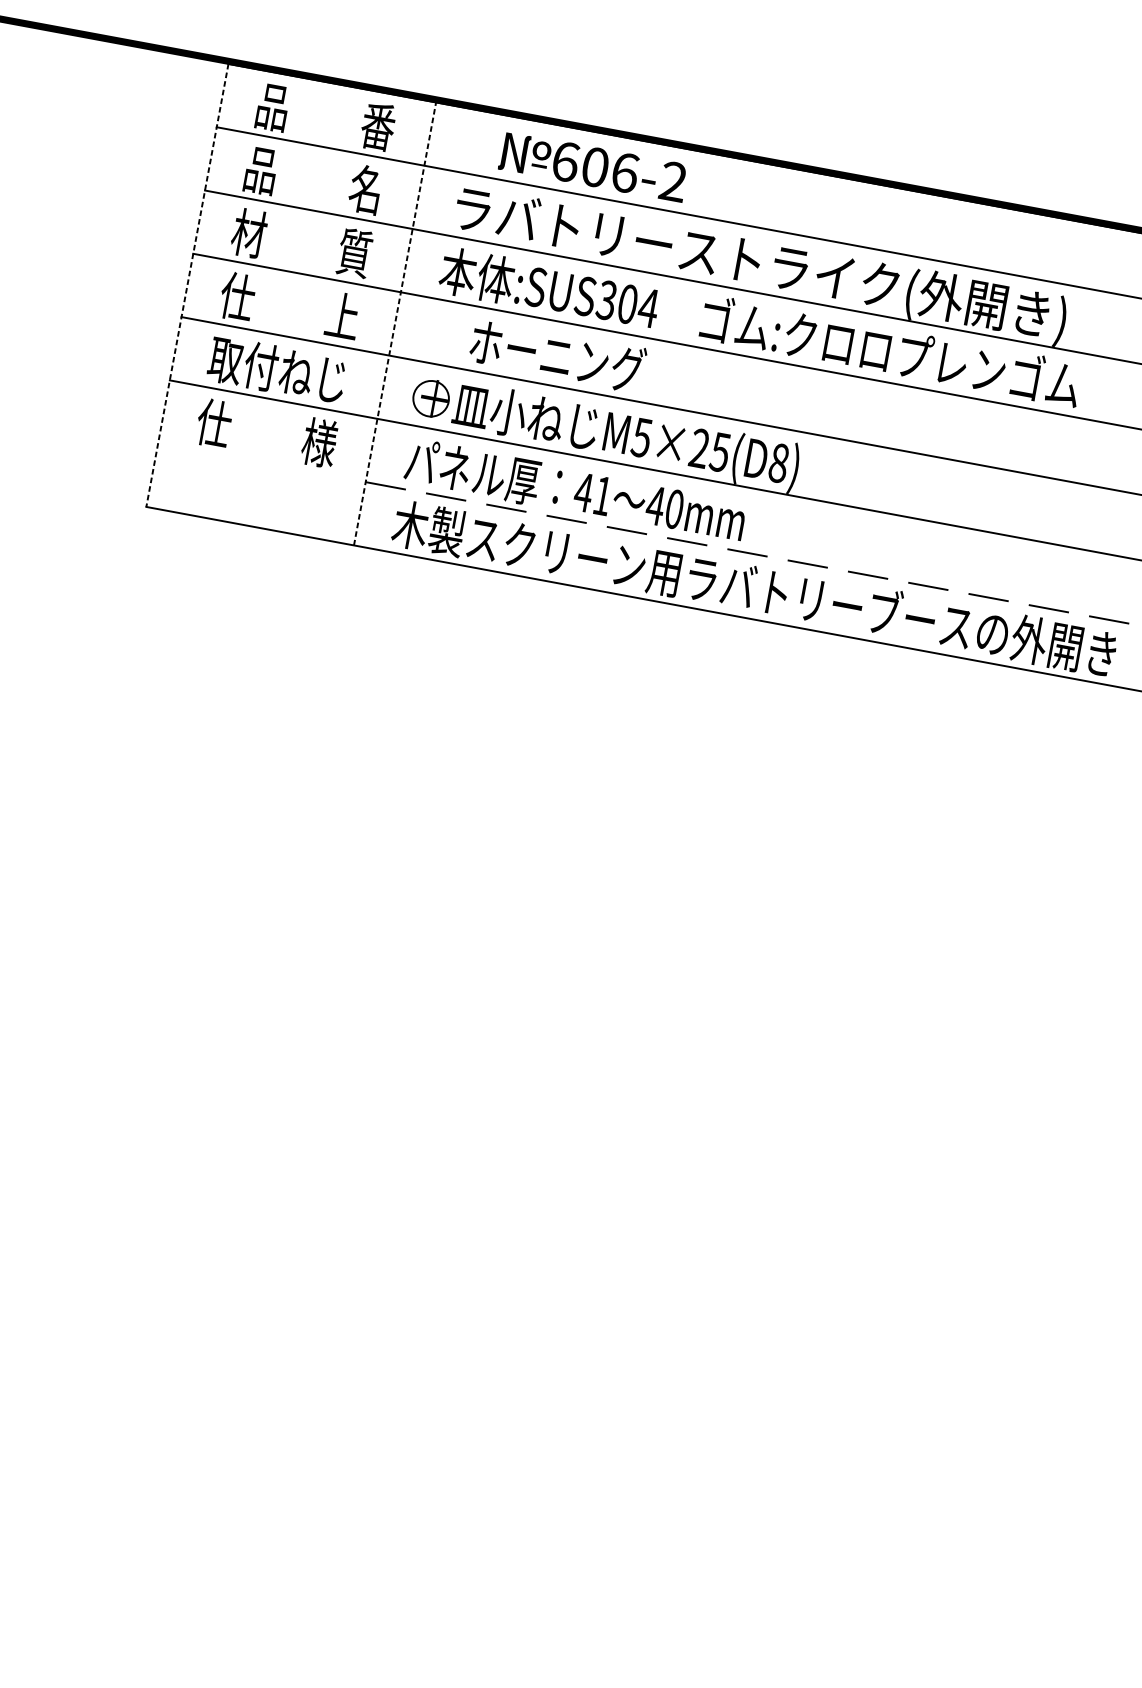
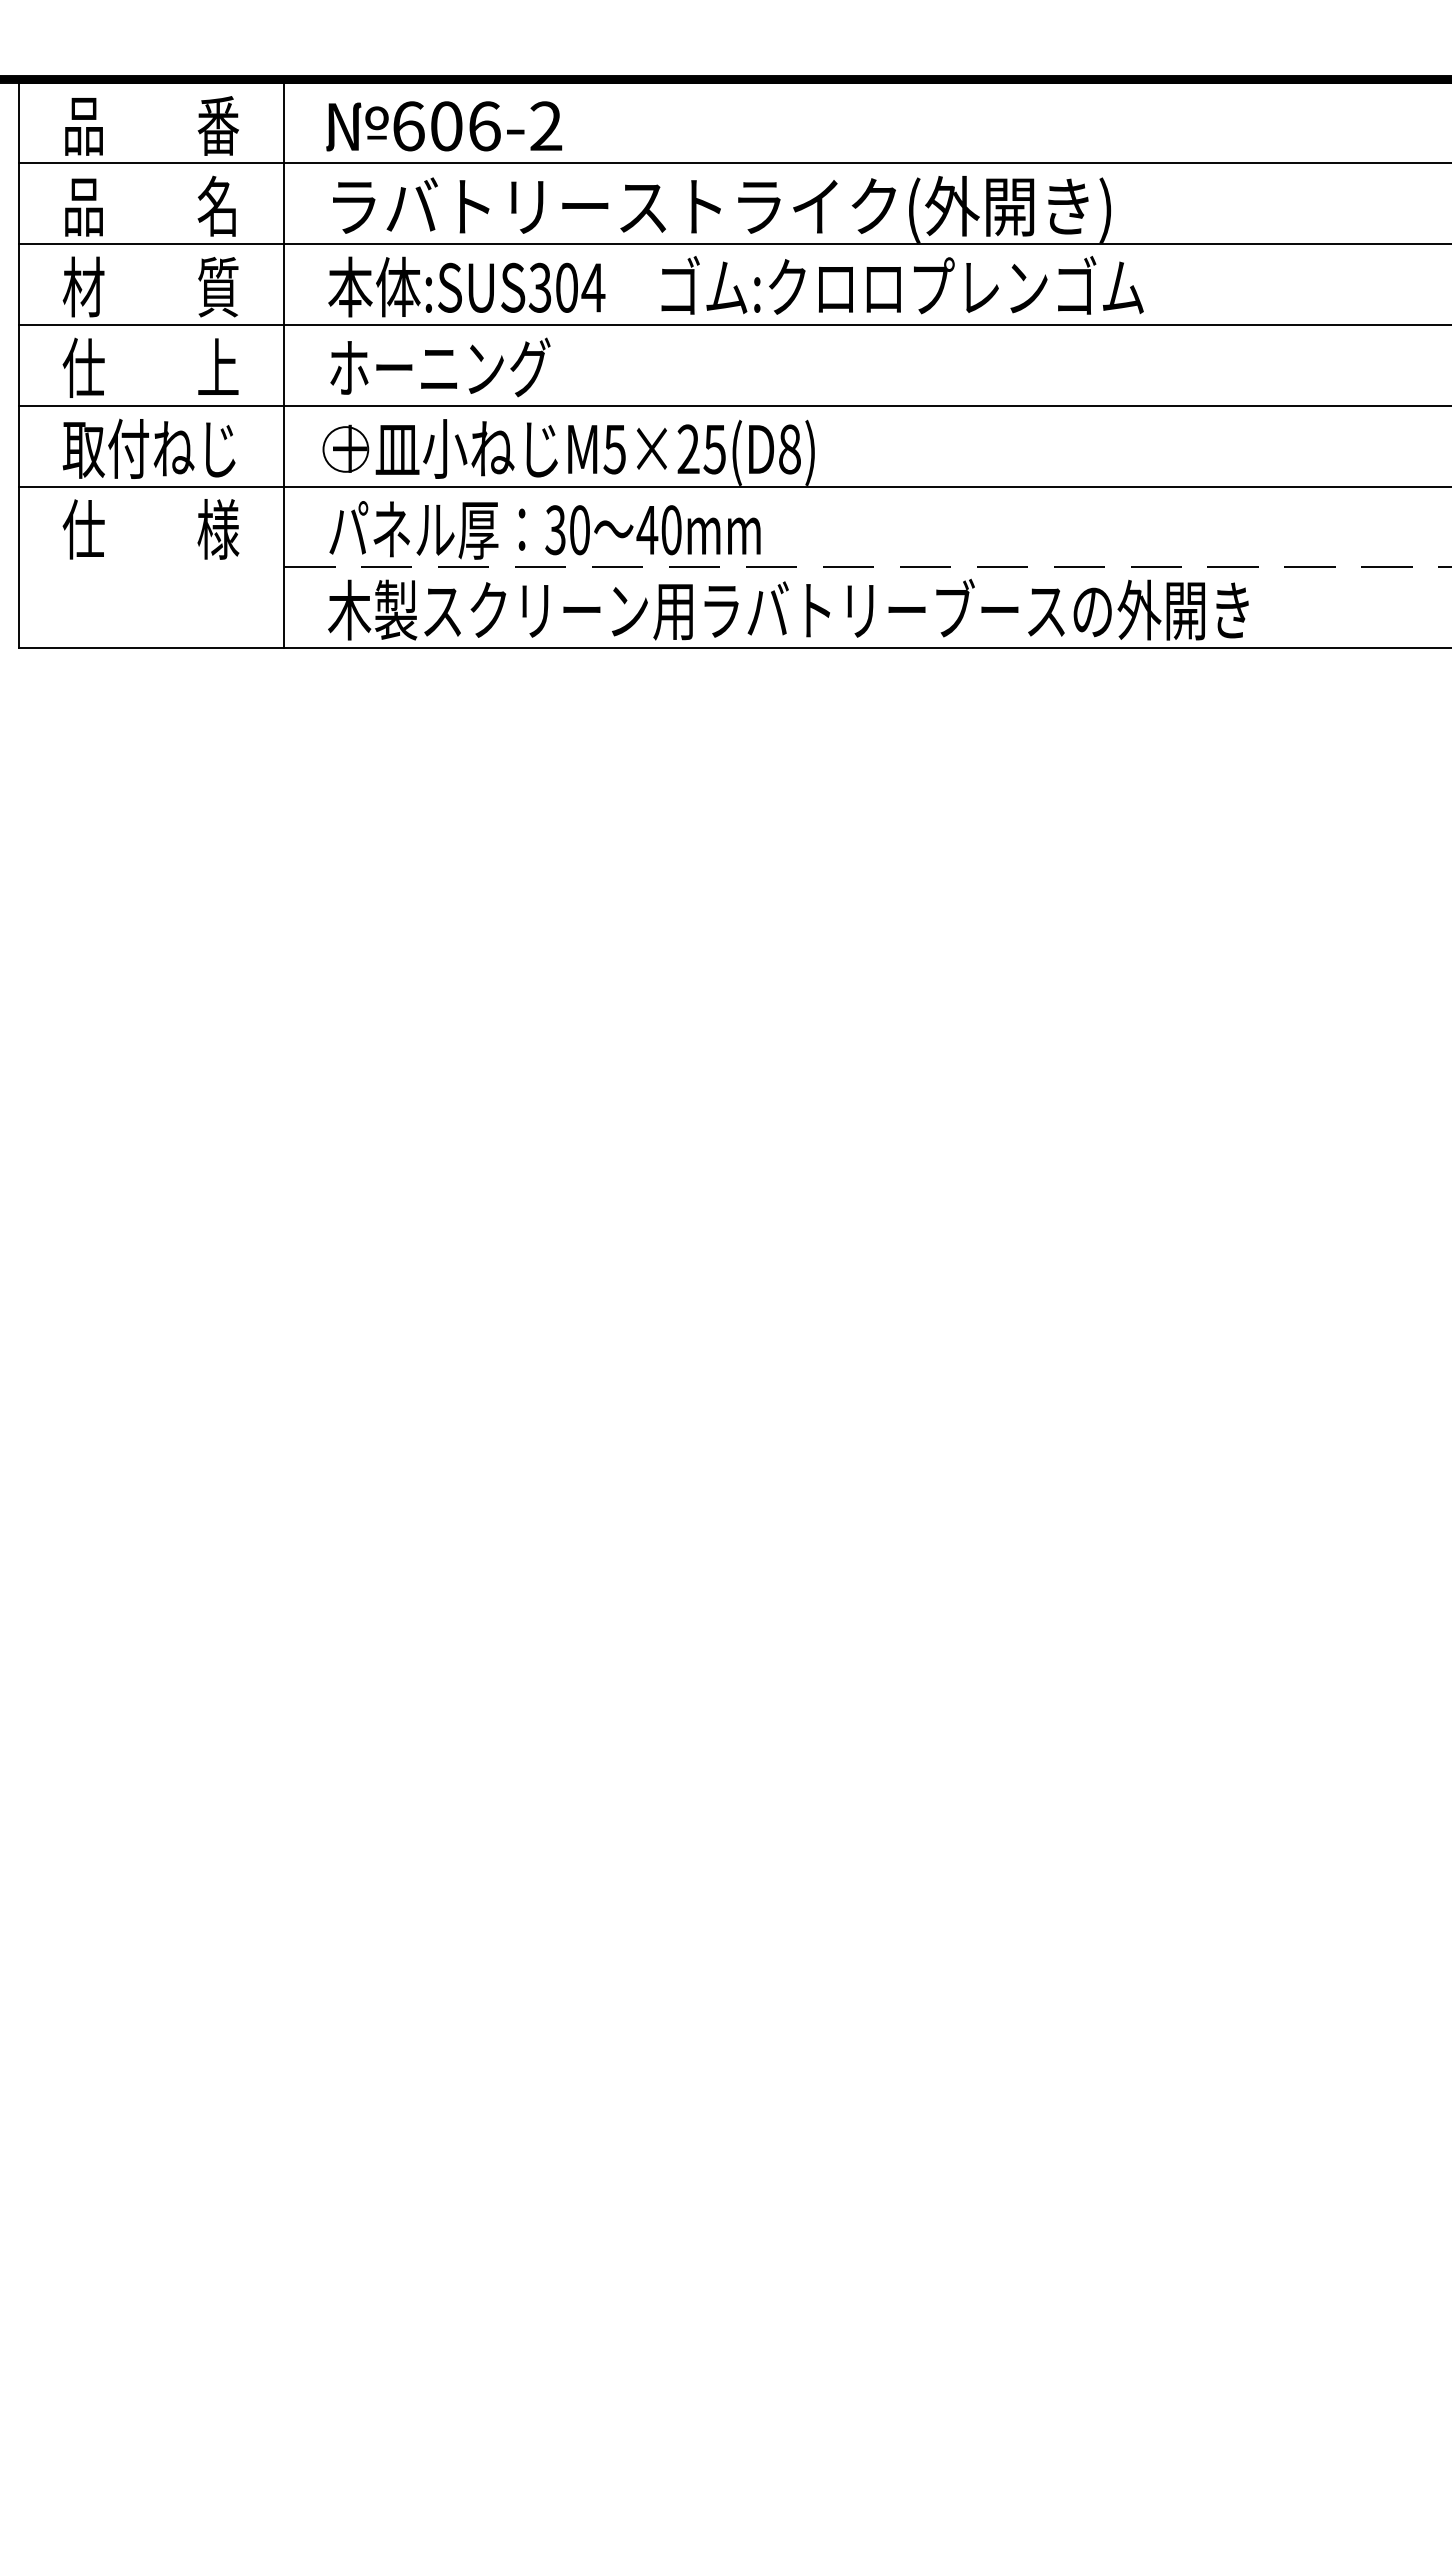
text: (593, 167) -> (444, 126), moved
line: (187, 285) -> (19, 365), dashed -> solid
line: (395, 324) -> (284, 365), dashed -> solid
text: (557, 355) -> (440, 367), moved
text: (592, 494) -> (566, 530), 41 -> 30

